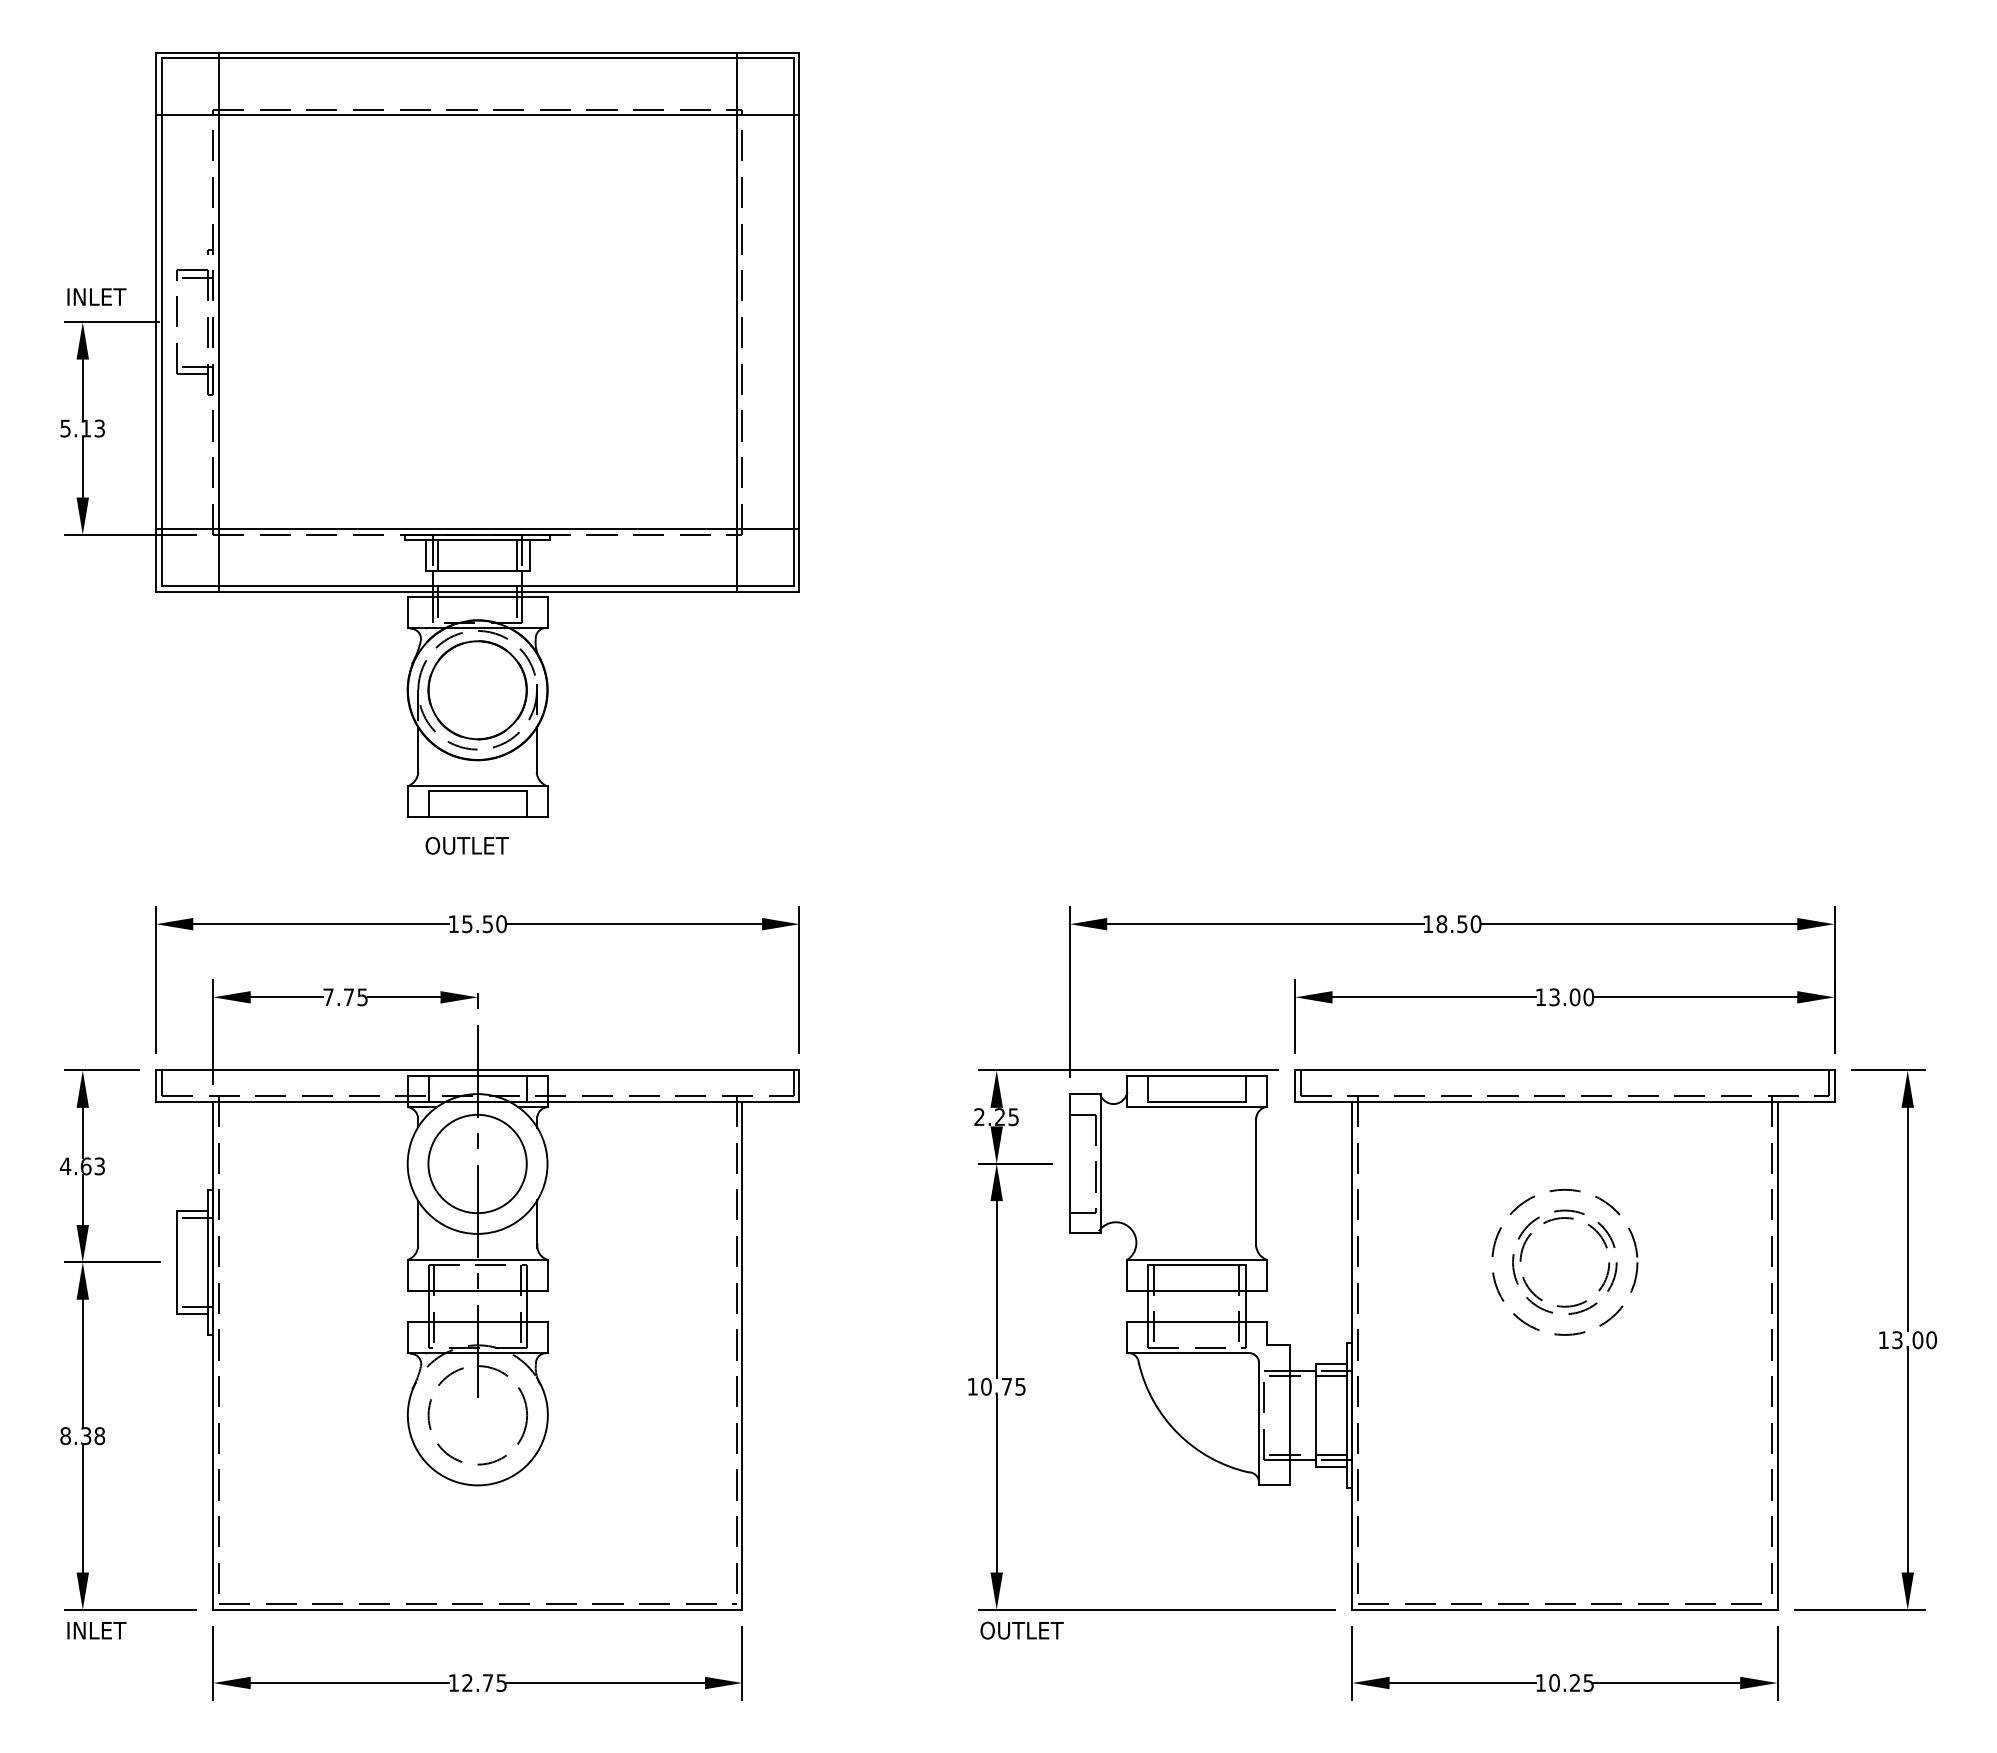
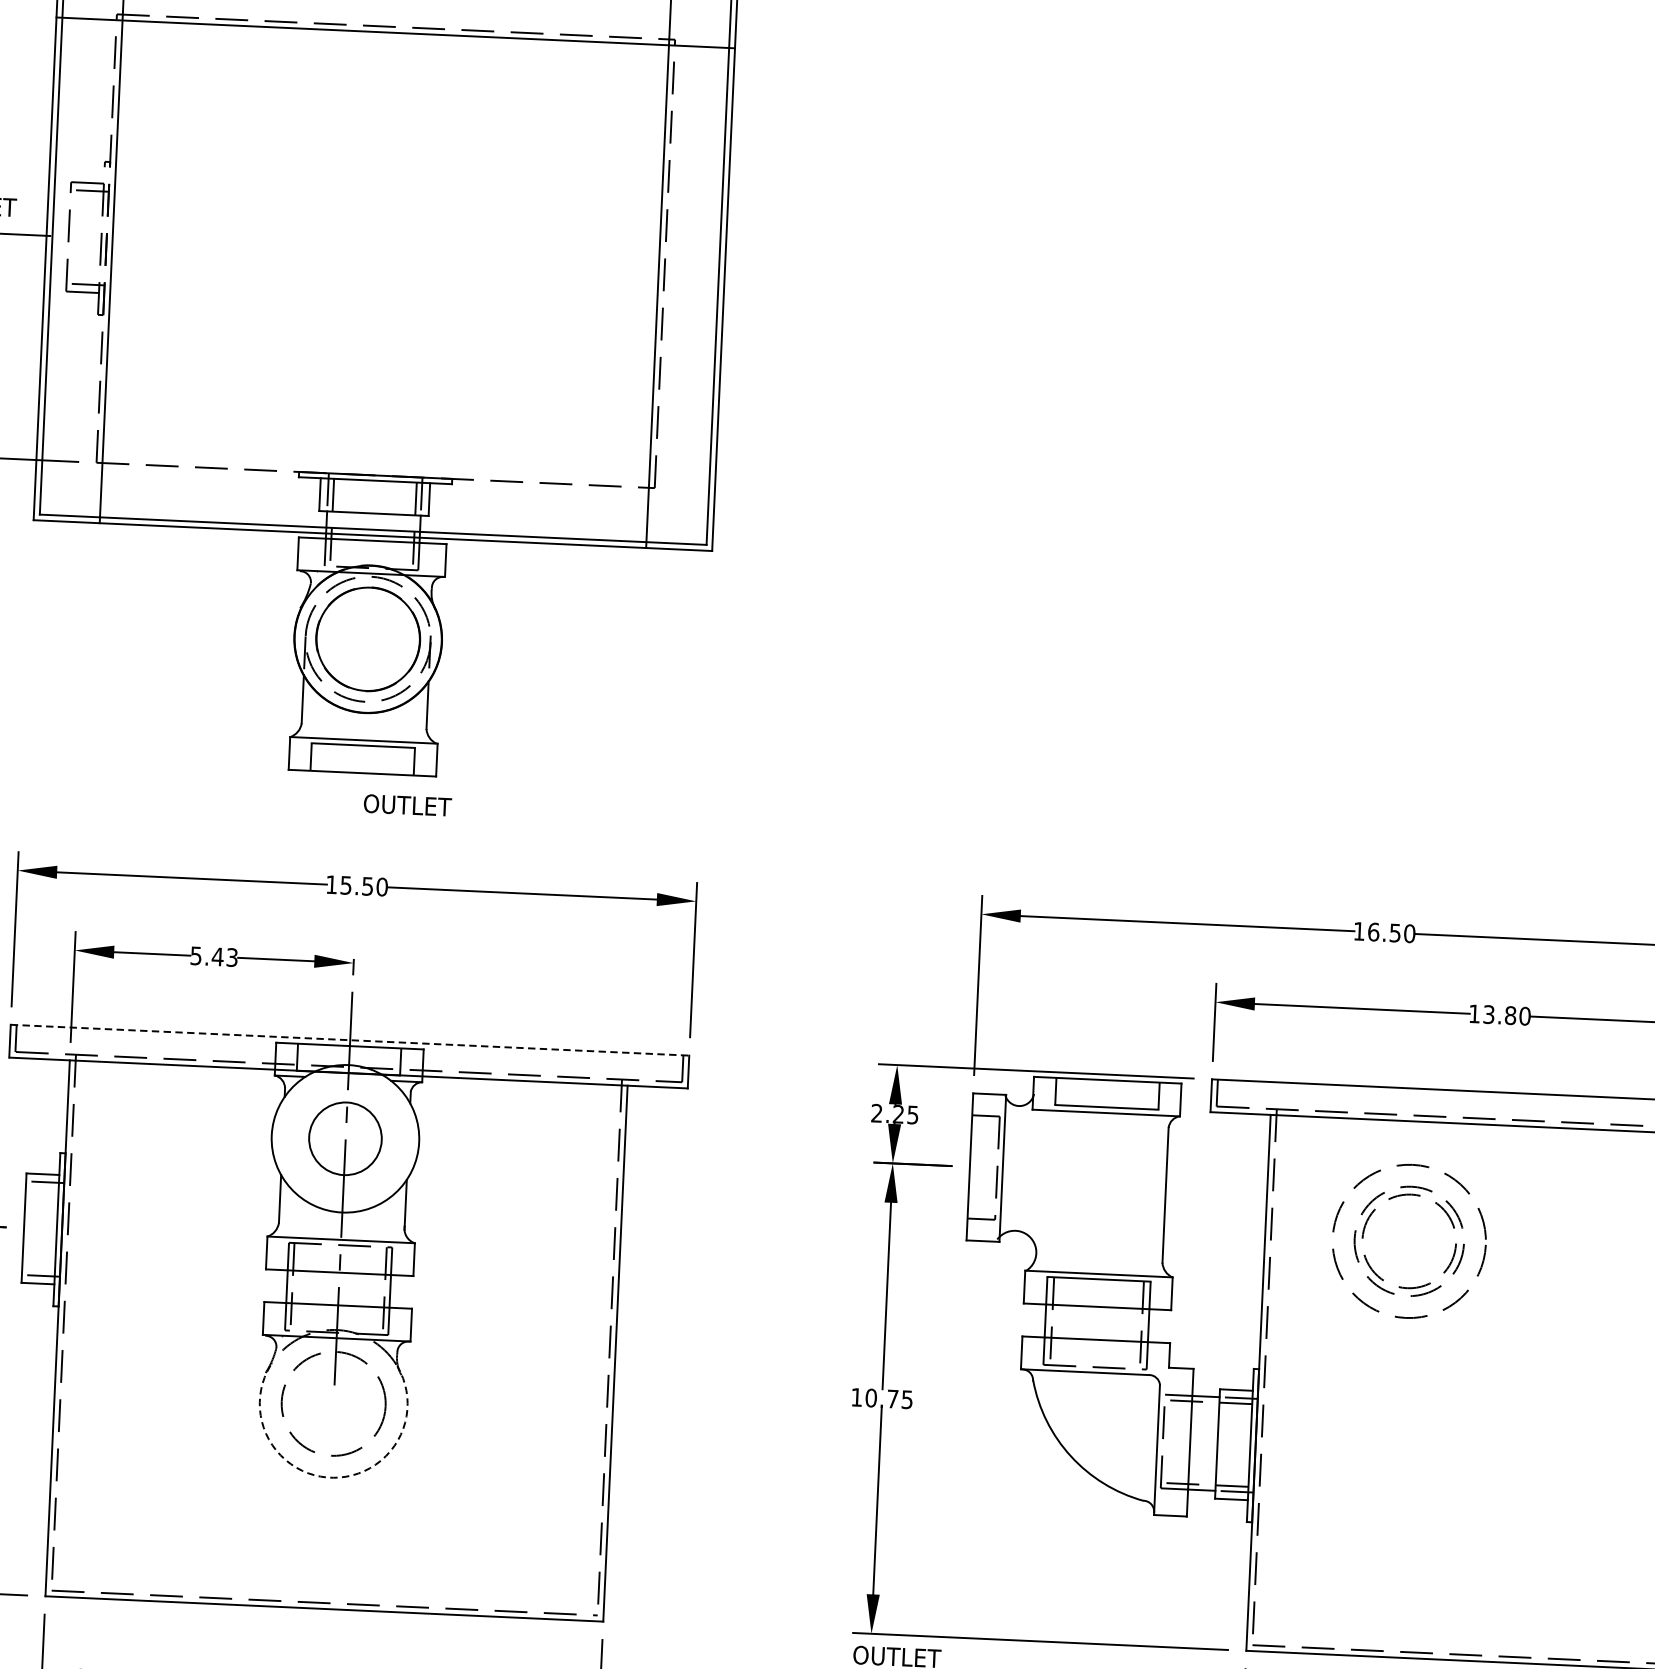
line: (477, 529) -> (375, 469), removed
text: (466, 845) -> (406, 805), moved
text: (1441, 923) -> (1373, 931), 18.50 -> 16.50
text: (1574, 996) -> (1510, 1014), 13.00 -> 13.80
text: (345, 997) -> (214, 956), 7.75 -> 5.43
line: (477, 1070) -> (349, 1040), solid -> dashed
circle: (477, 1163) -> (345, 1138), size x0.7
part: (1561, 1219) -> (1407, 1196), moved
arc: (480, 1485) -> (333, 1477), solid -> dashed

